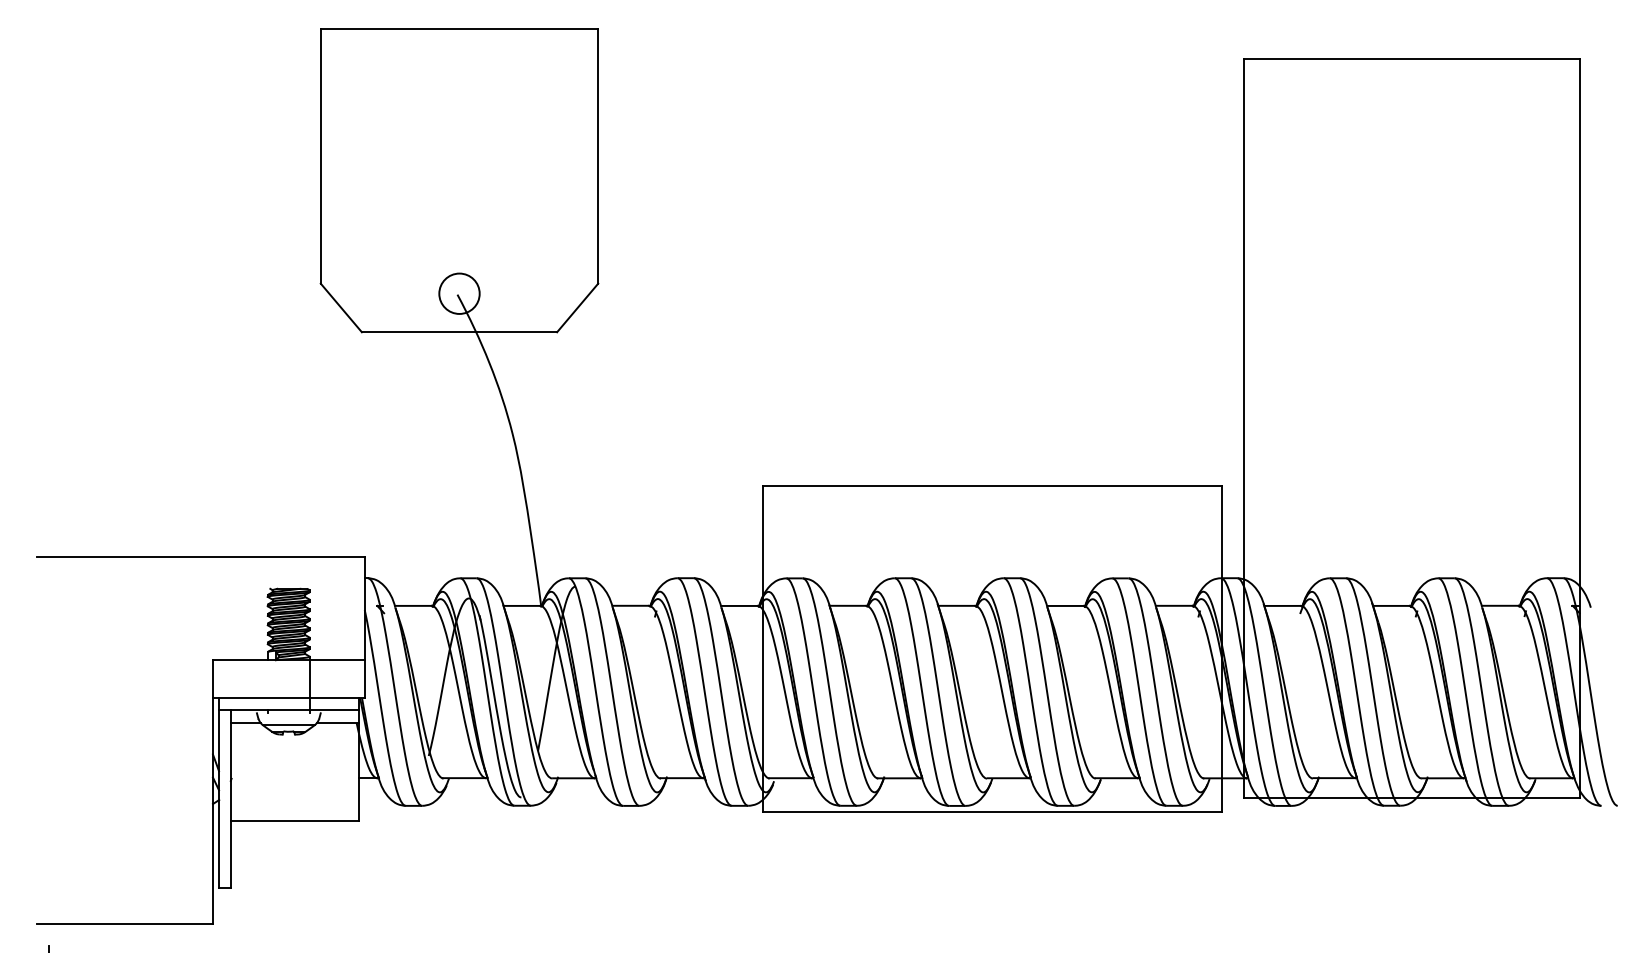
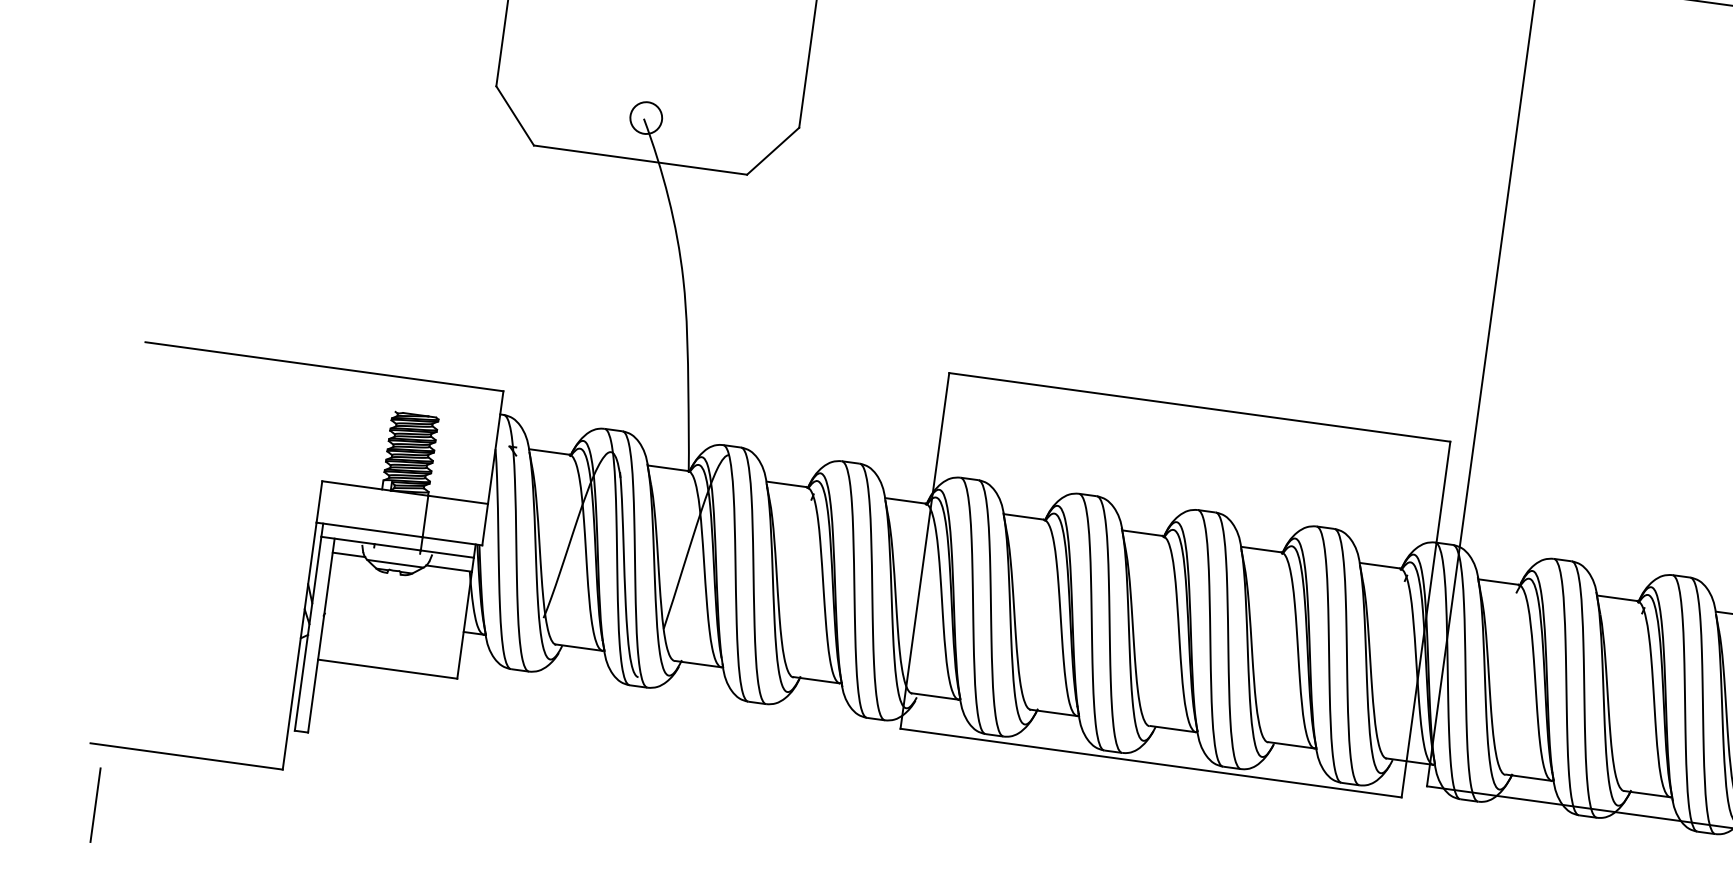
circle: (459, 293) -> (646, 117), size x0.71

